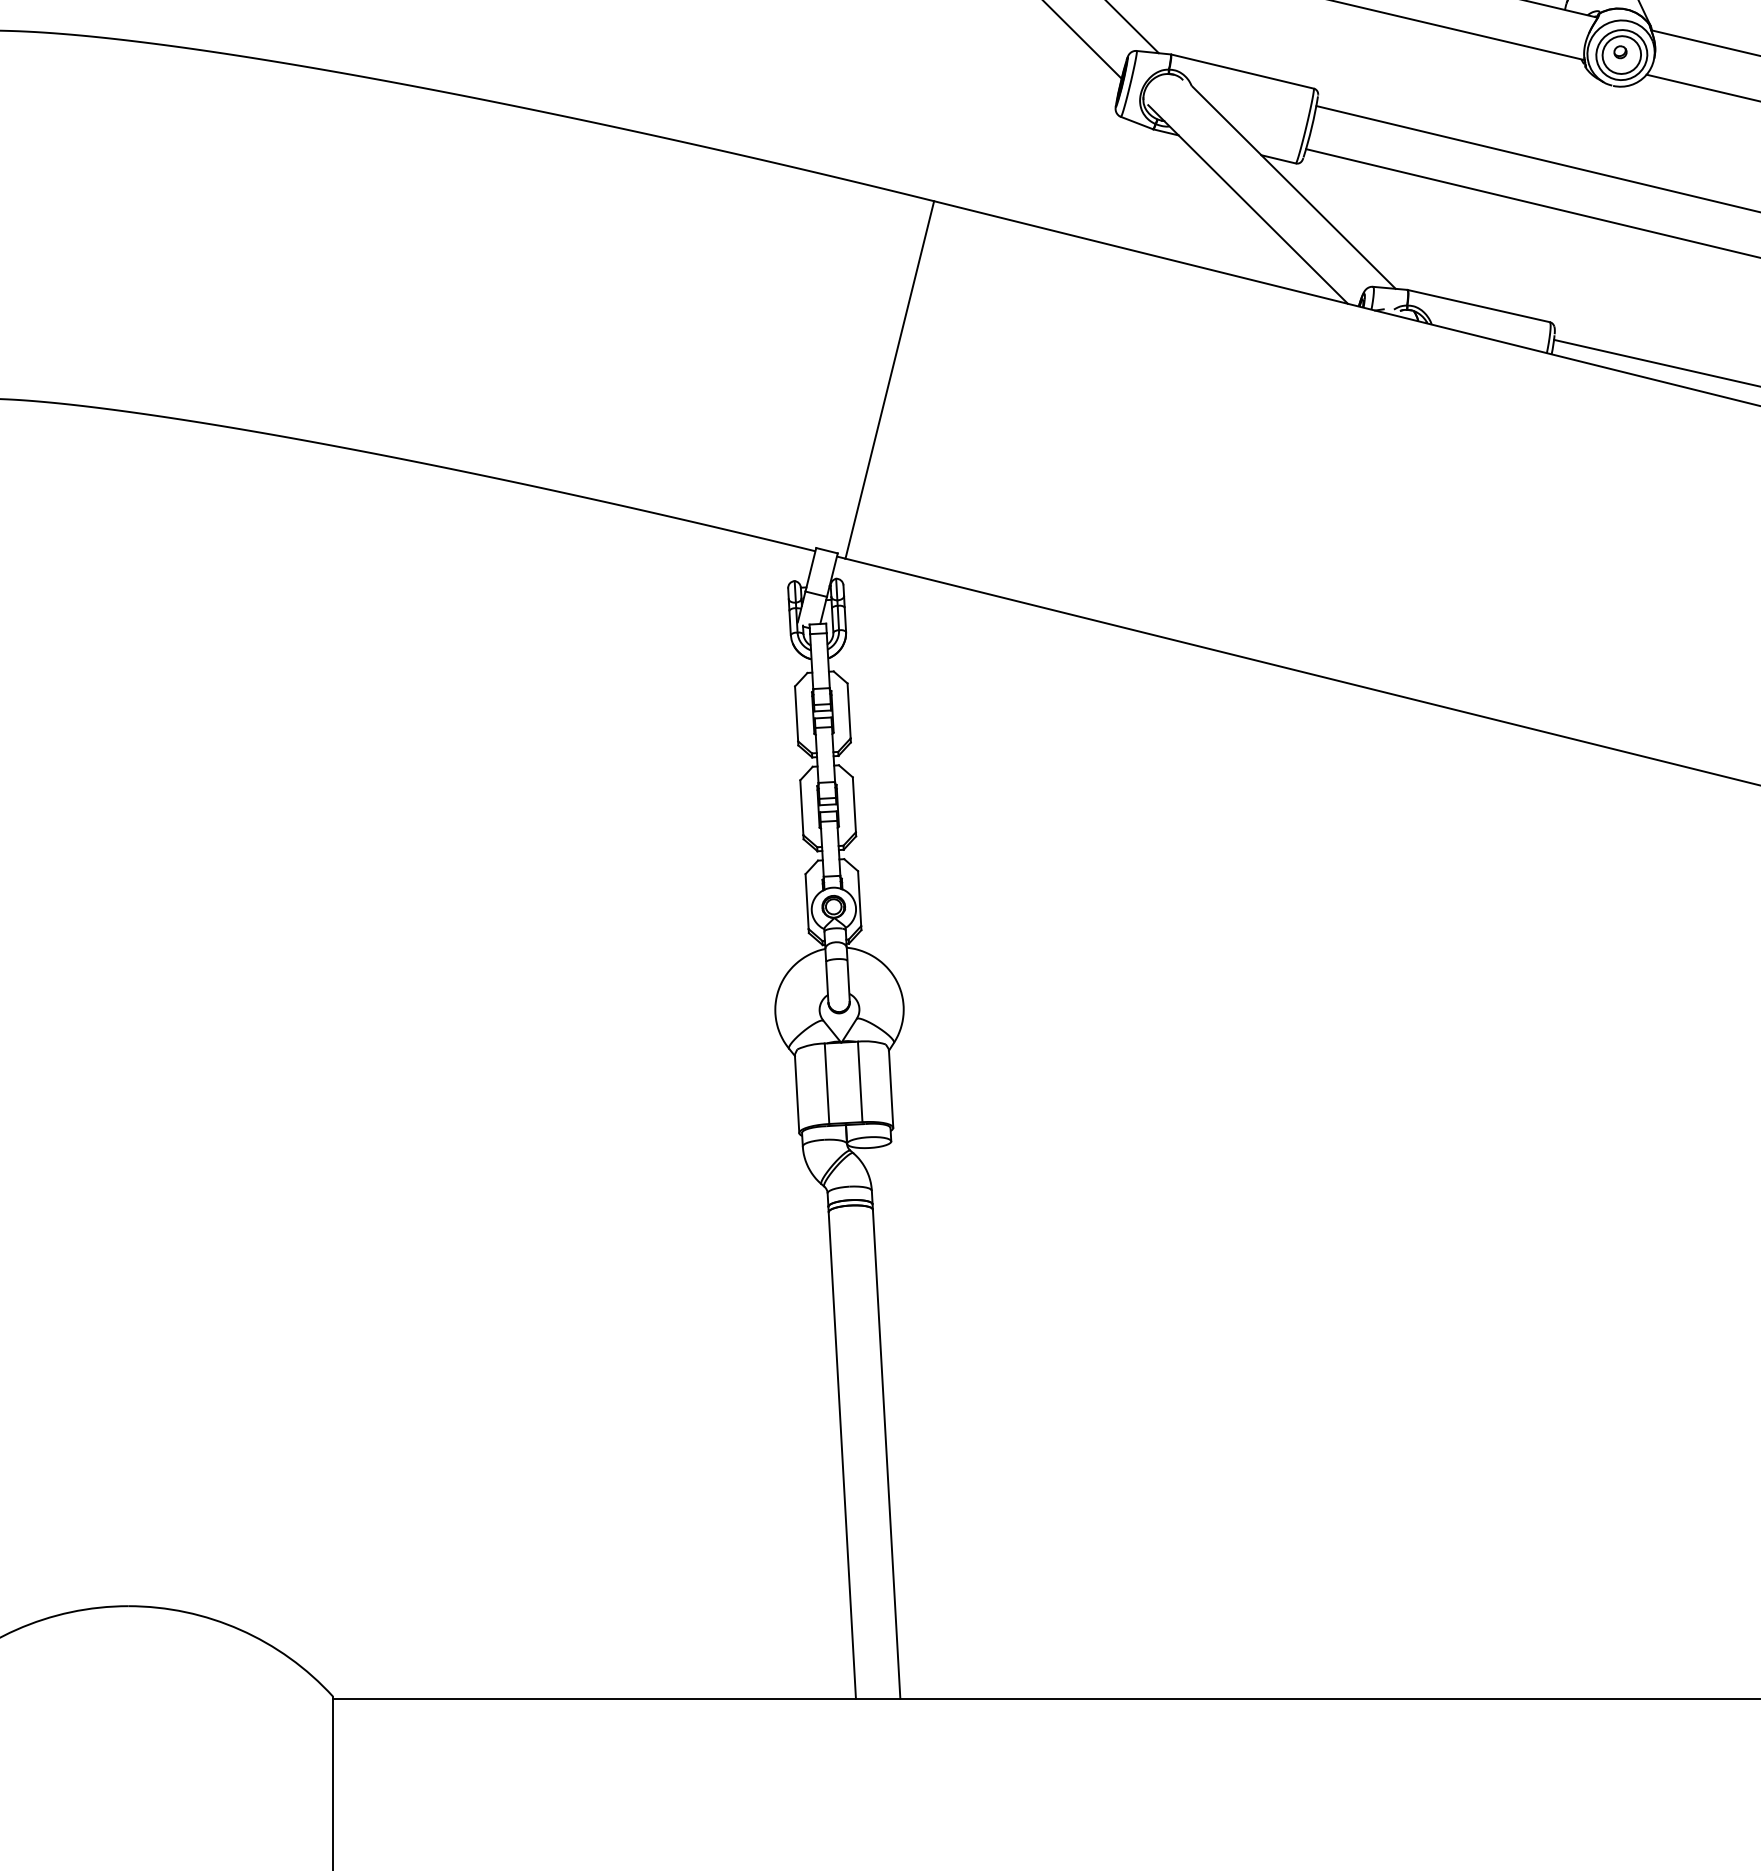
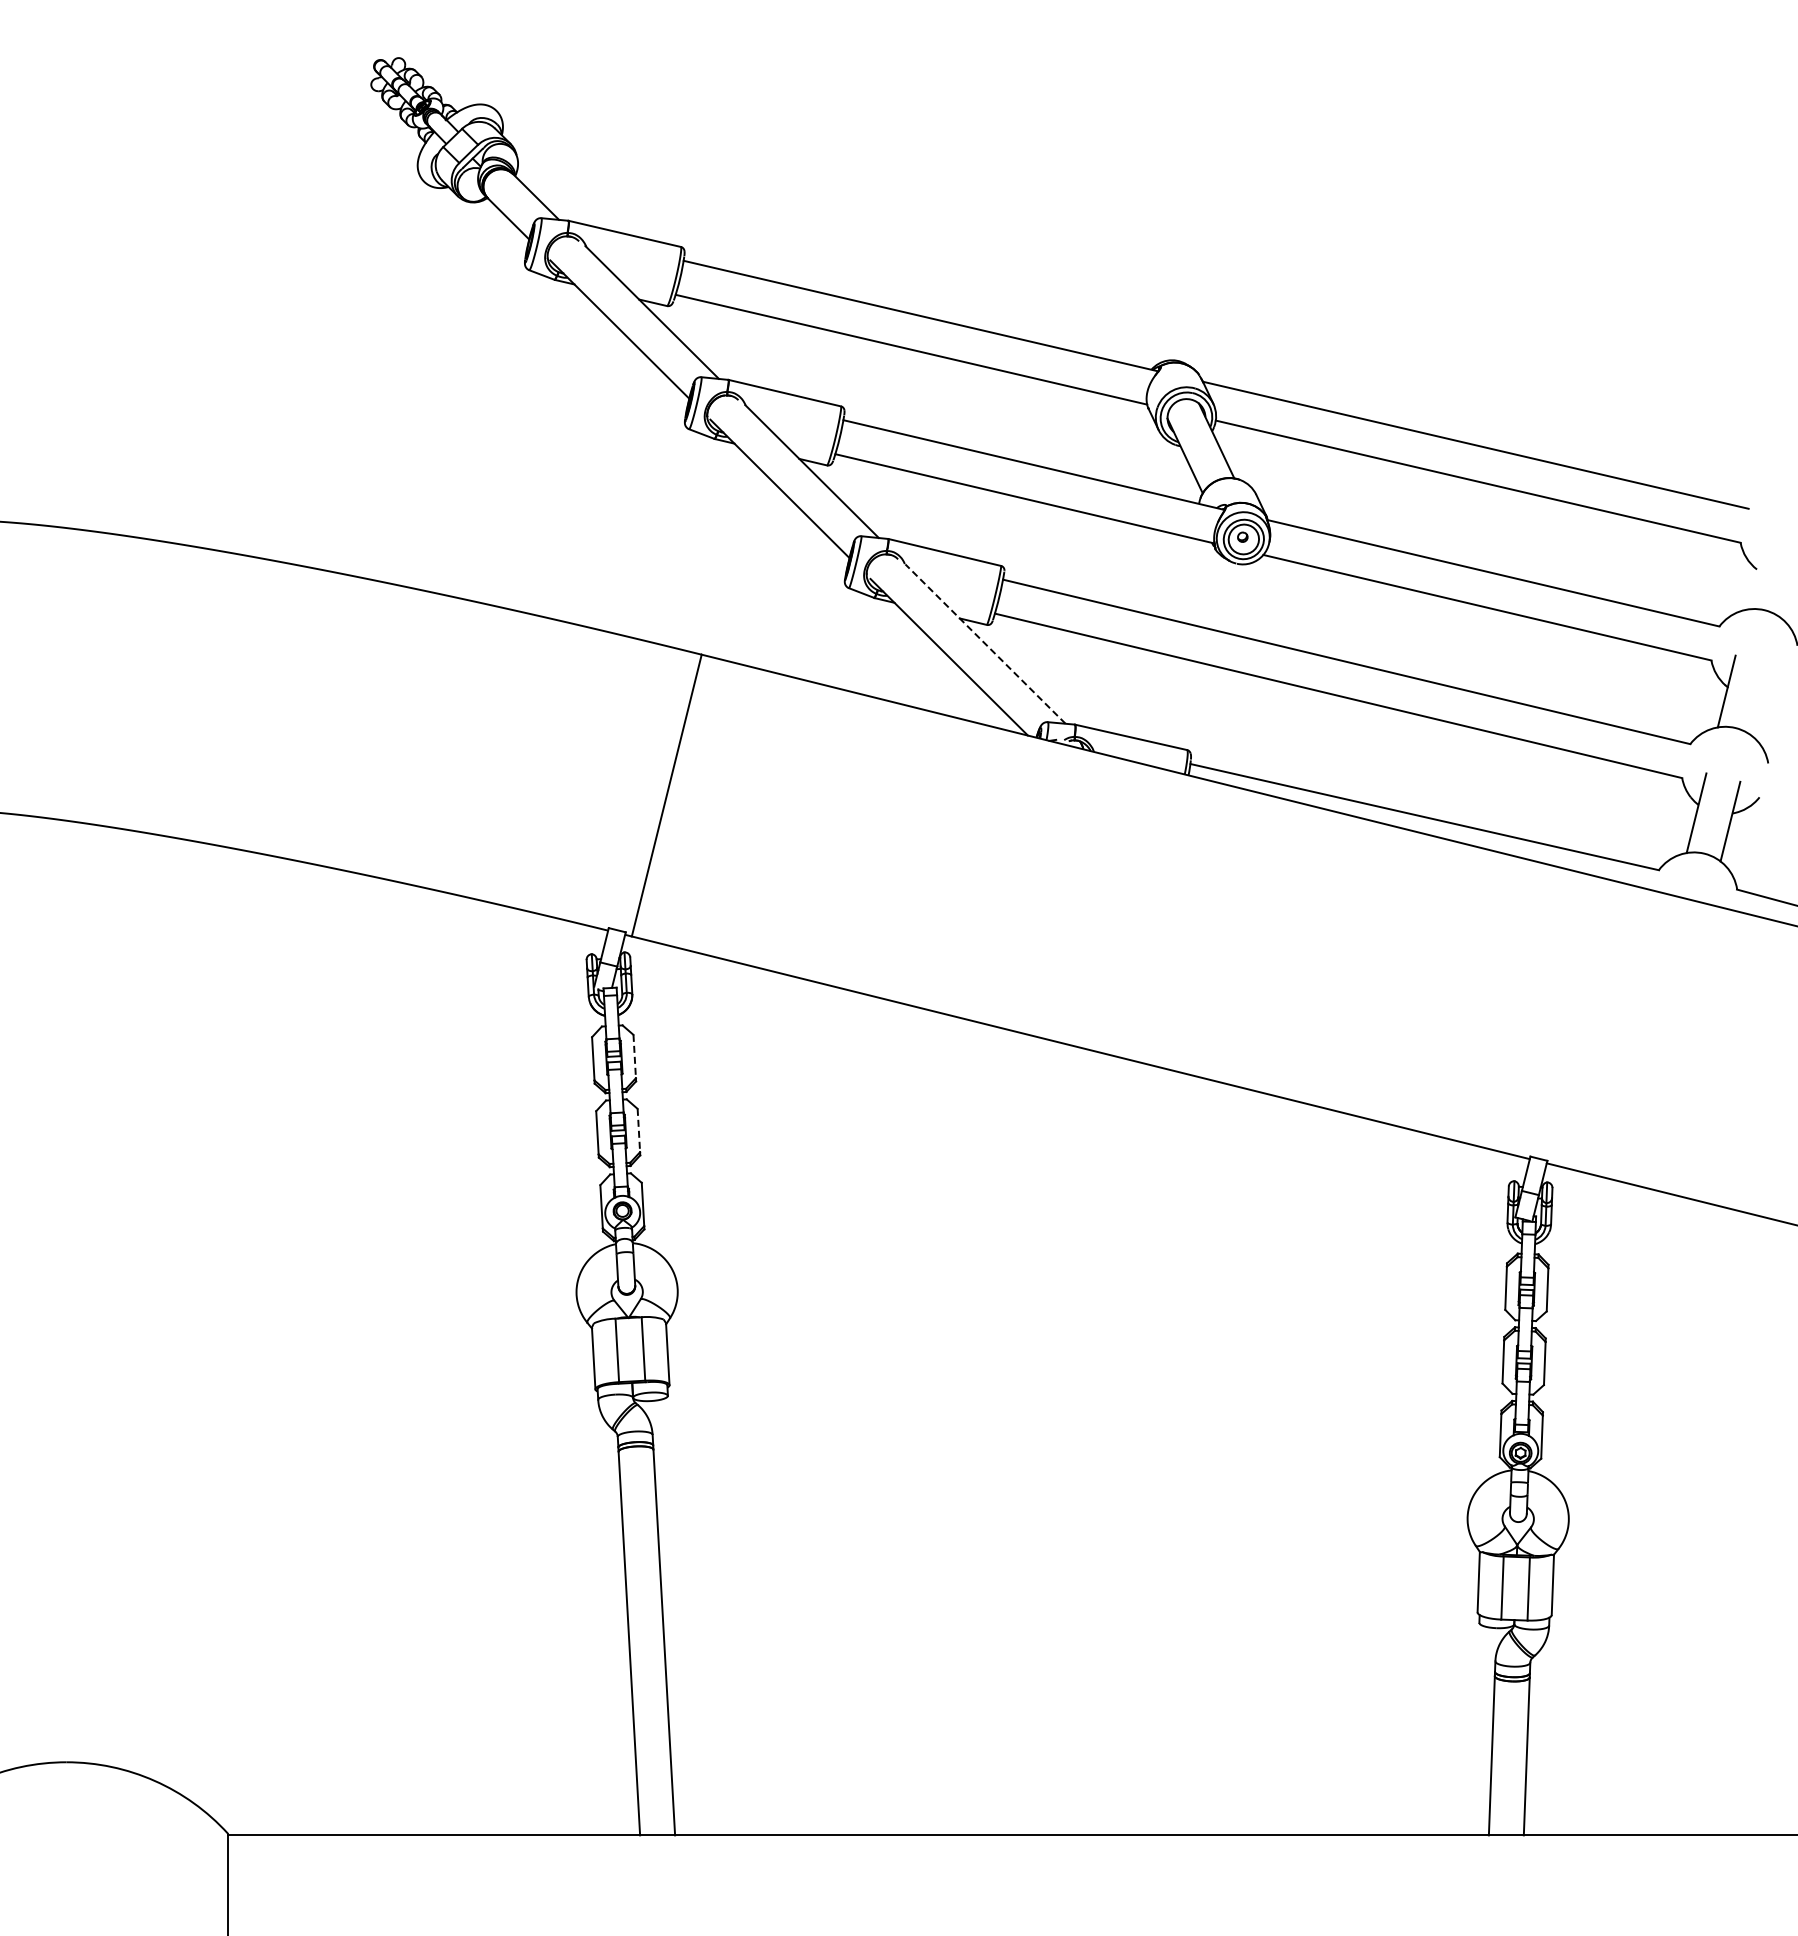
line: (1294, 188) -> (985, 644), solid -> dashed
line: (848, 710) -> (634, 1056), solid -> dashed
line: (853, 804) -> (638, 1130), solid -> dashed

